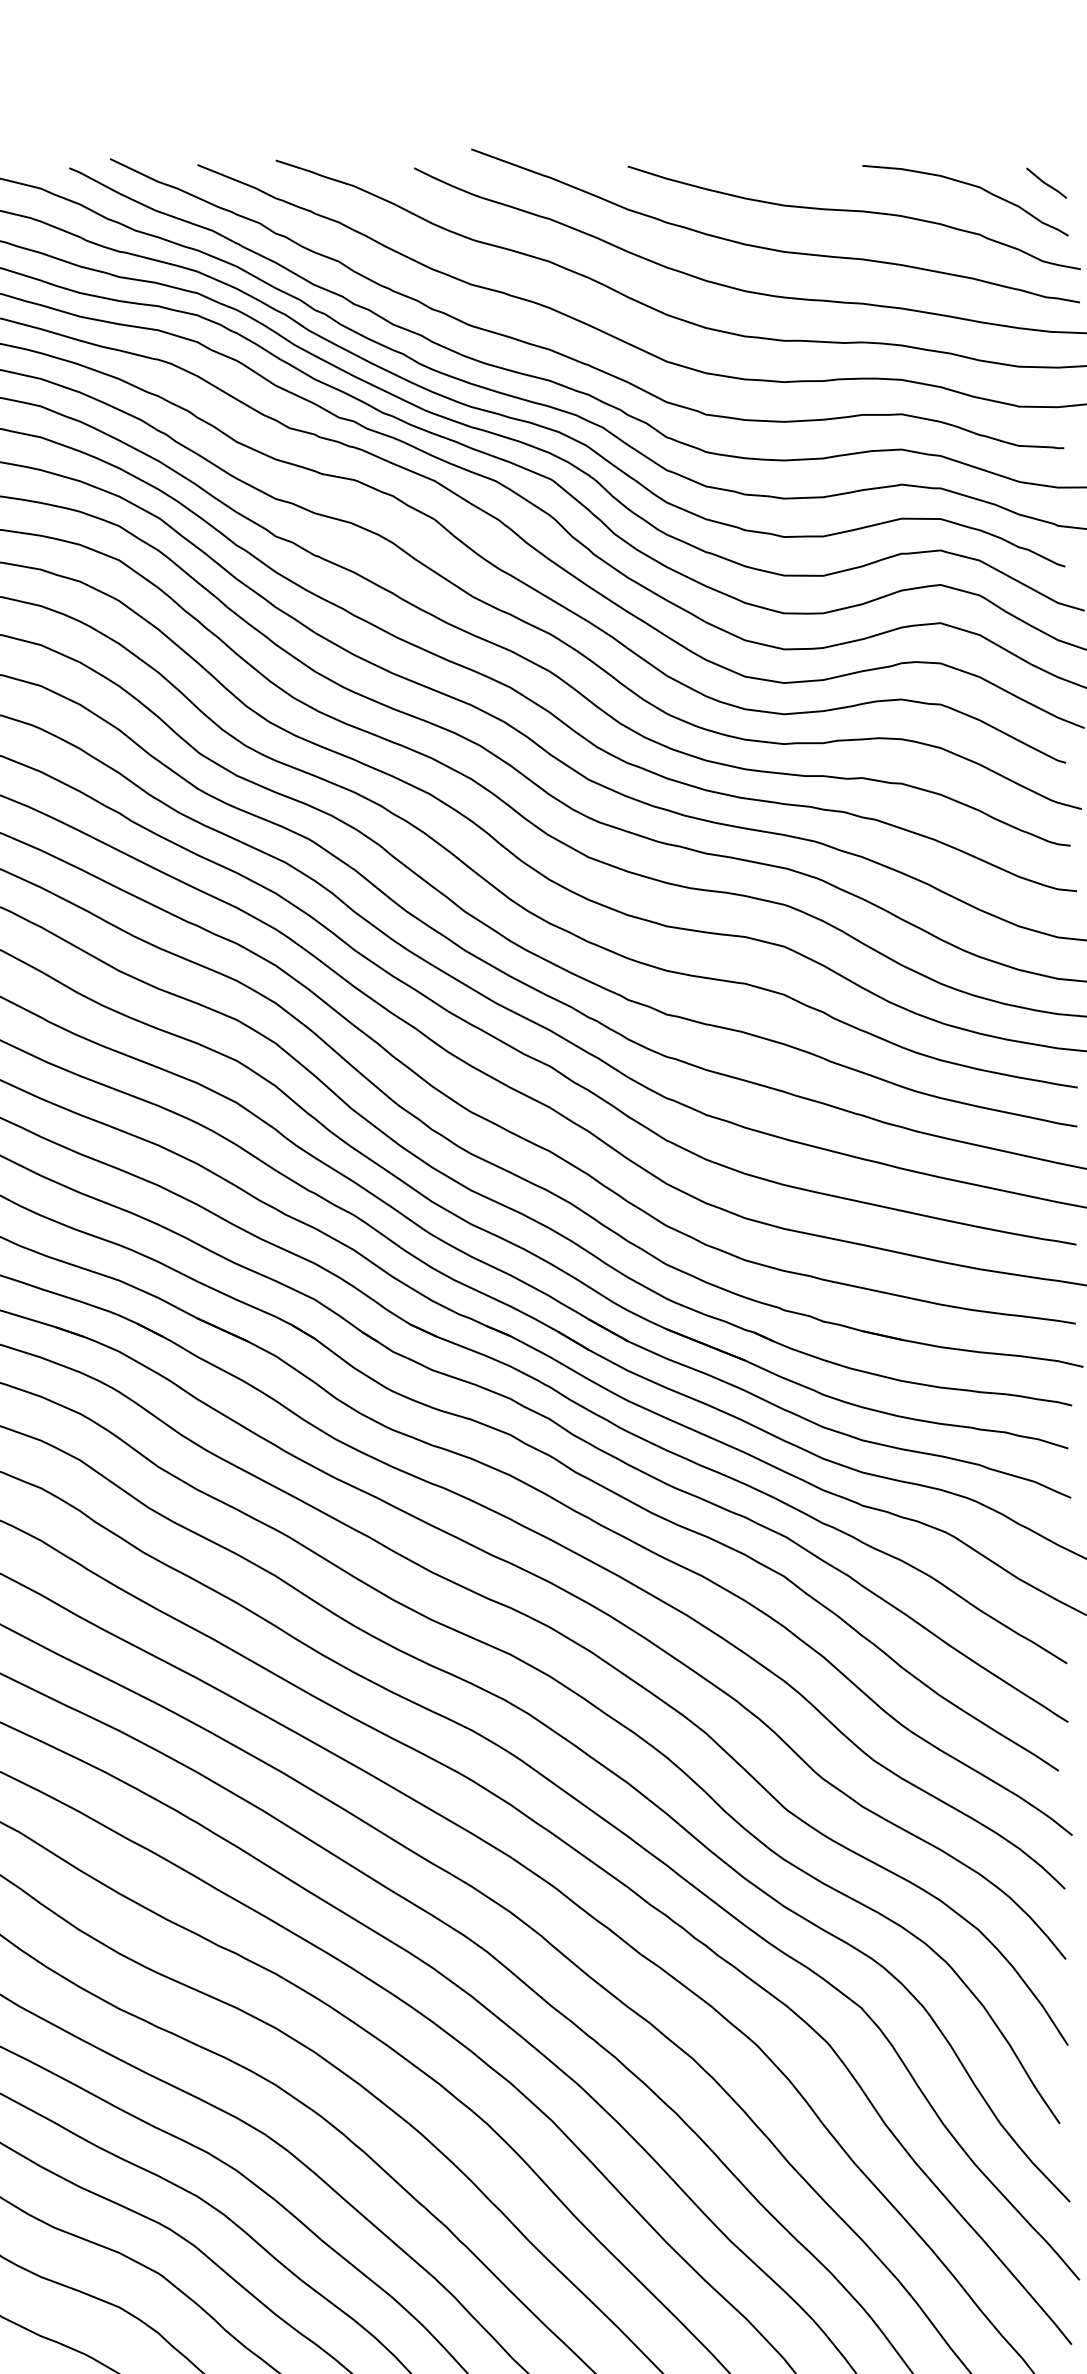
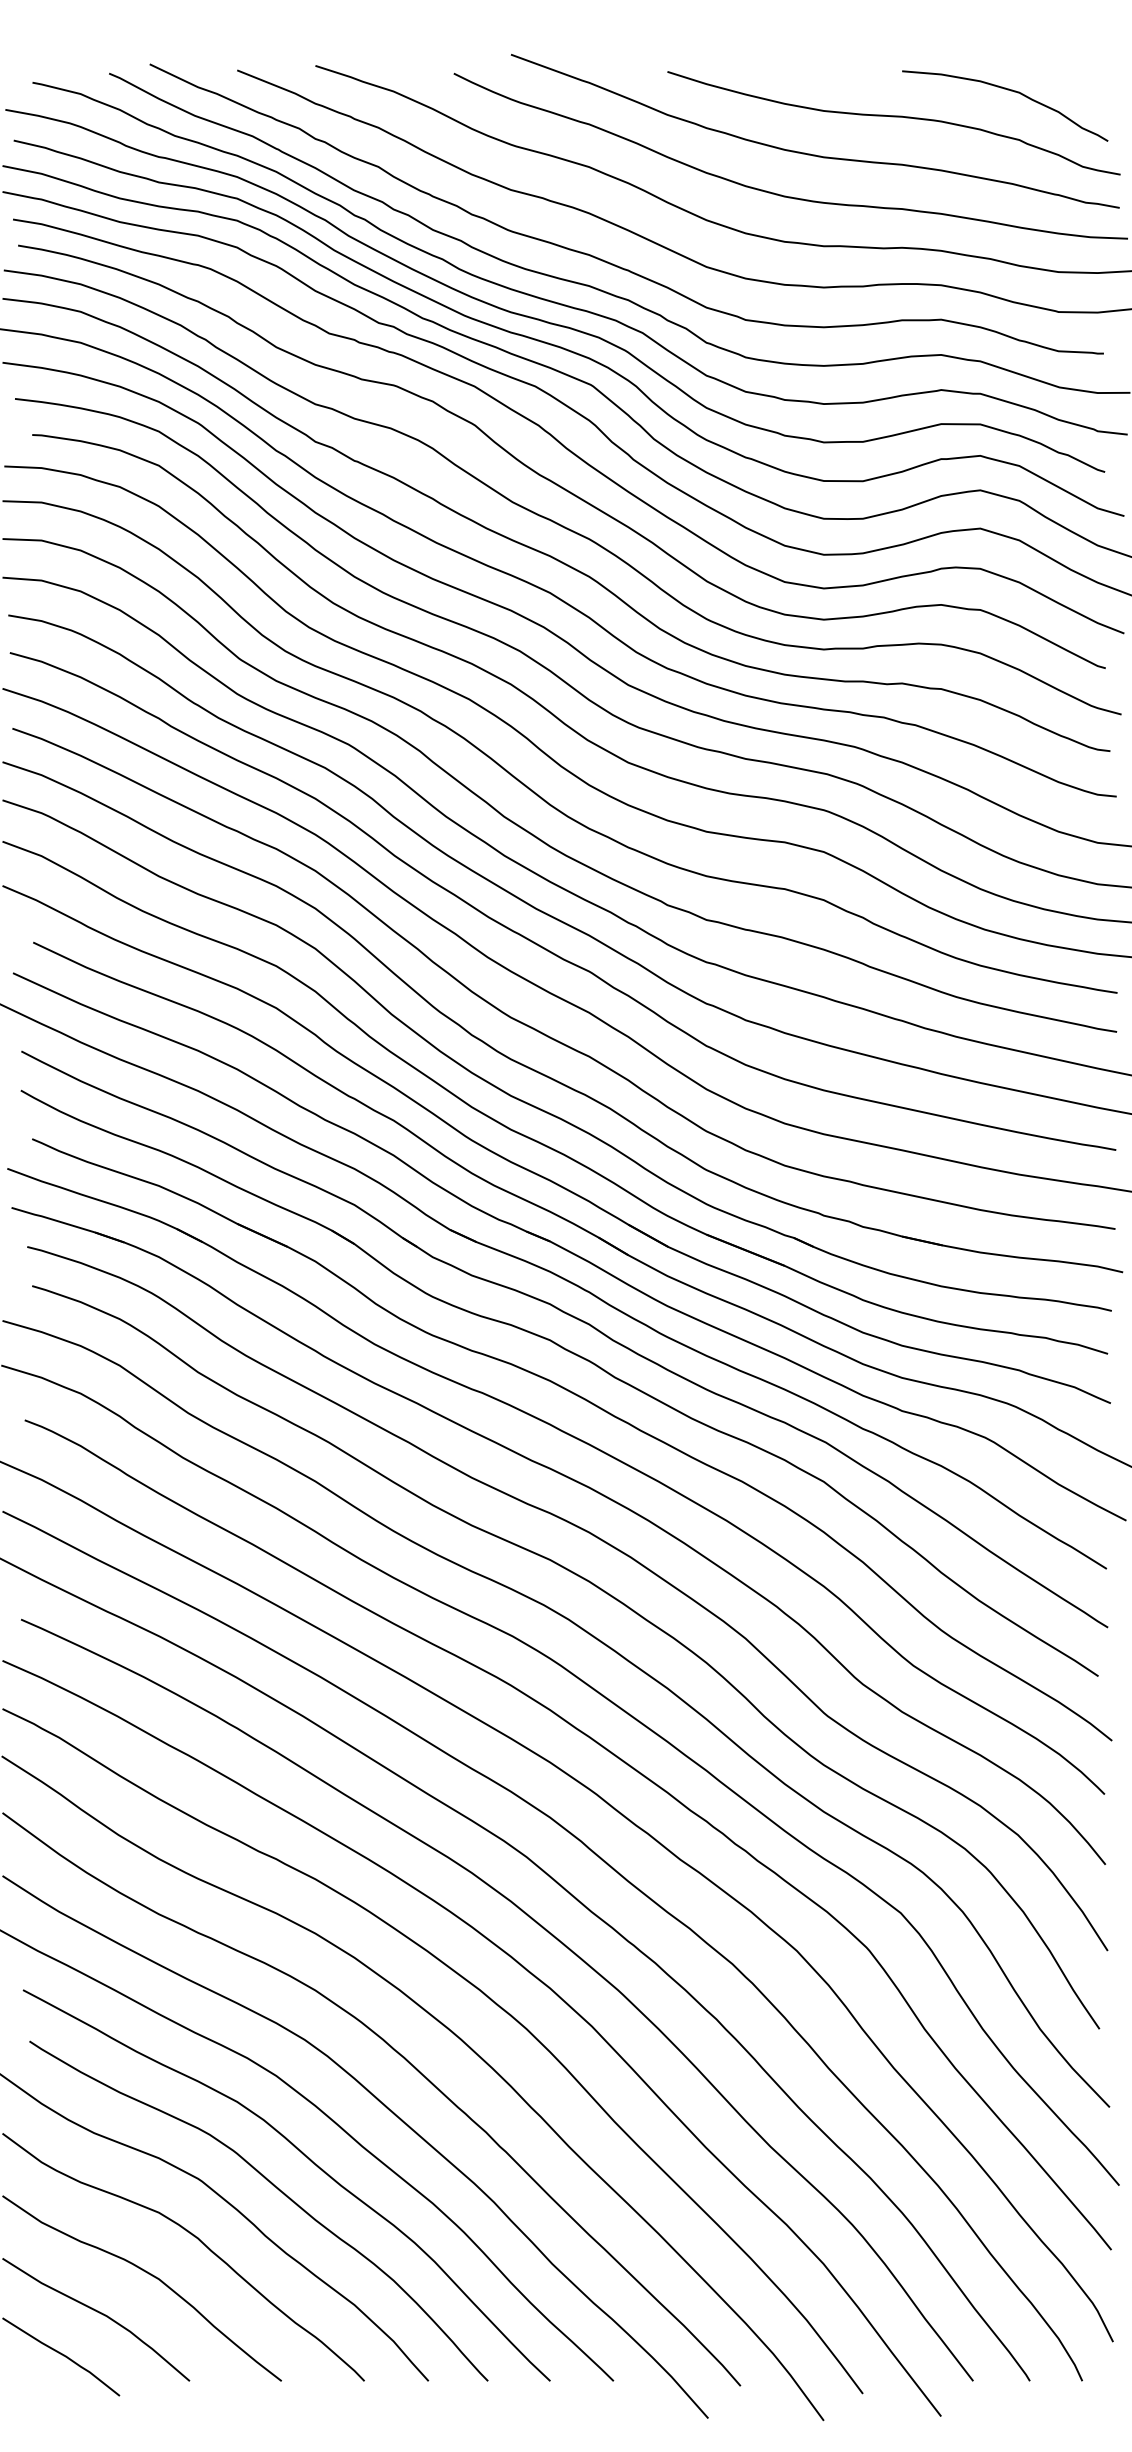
line: (1045, 183) -> (1085, 88), removed

